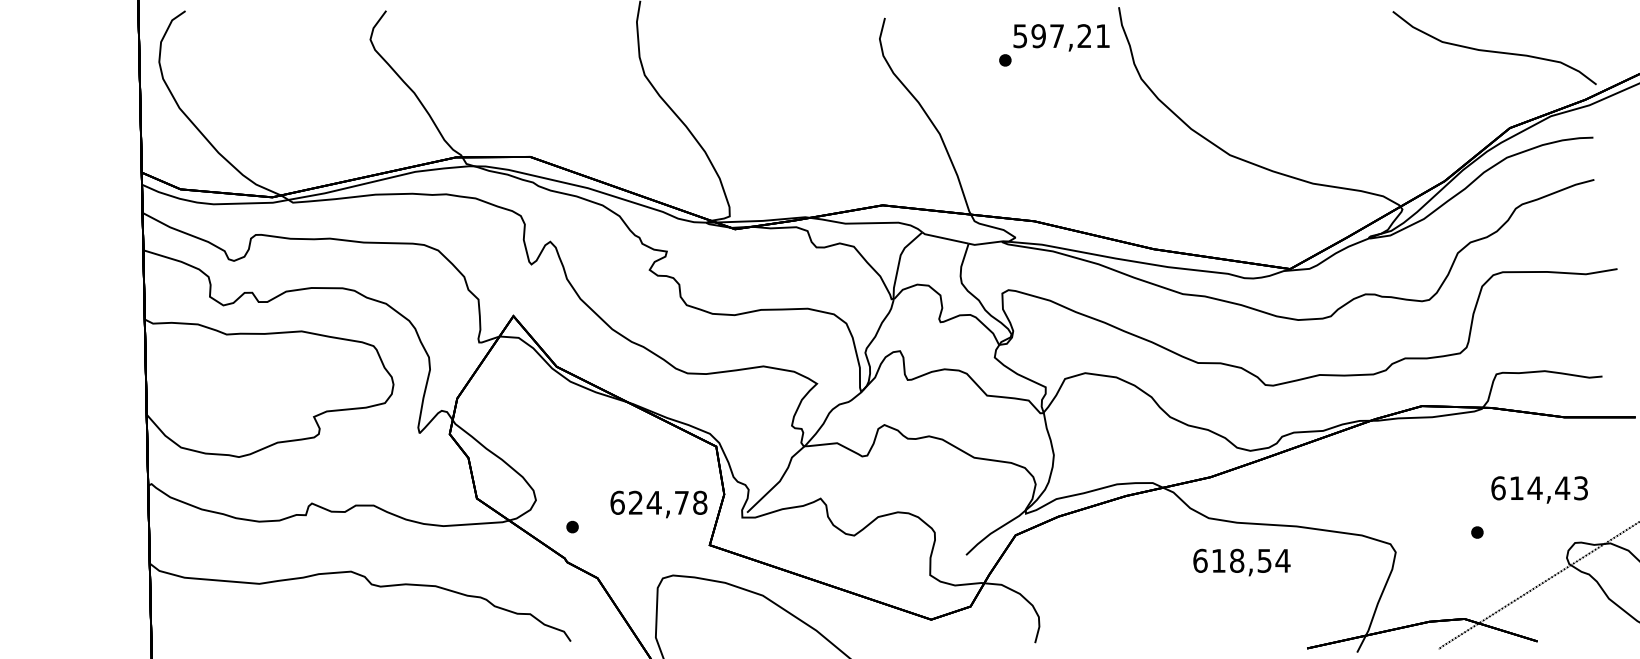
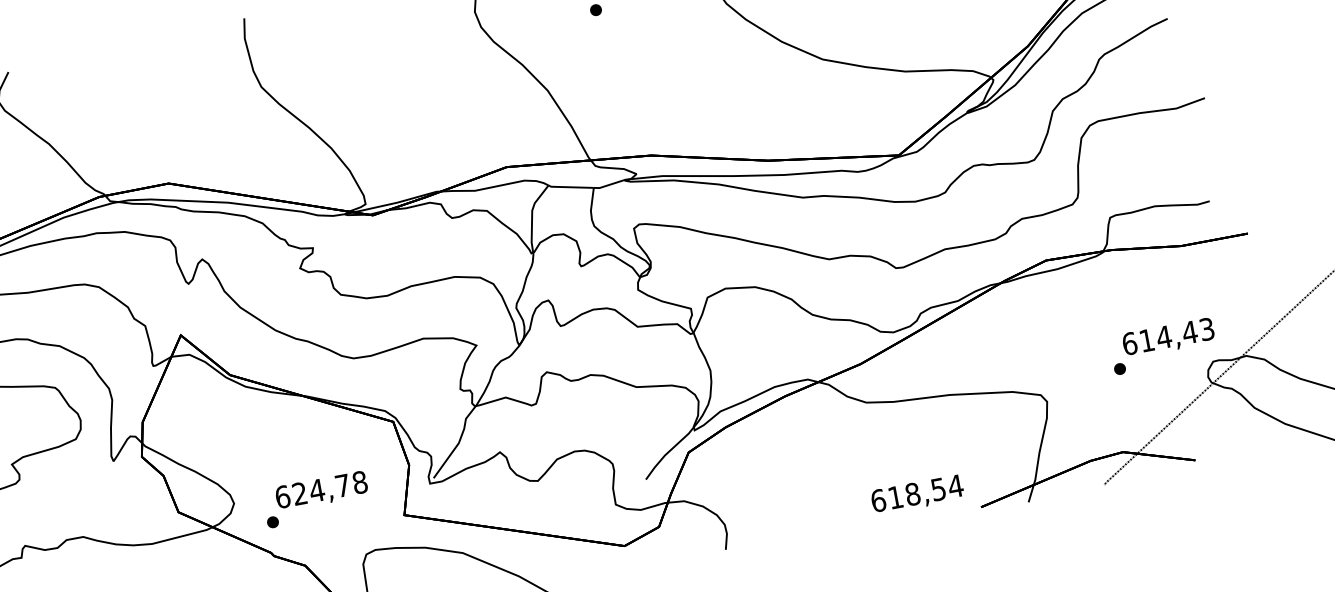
text: (1539, 489) -> (1168, 337), moved
text: (658, 504) -> (321, 491), moved
text: (1241, 562) -> (917, 495), moved

